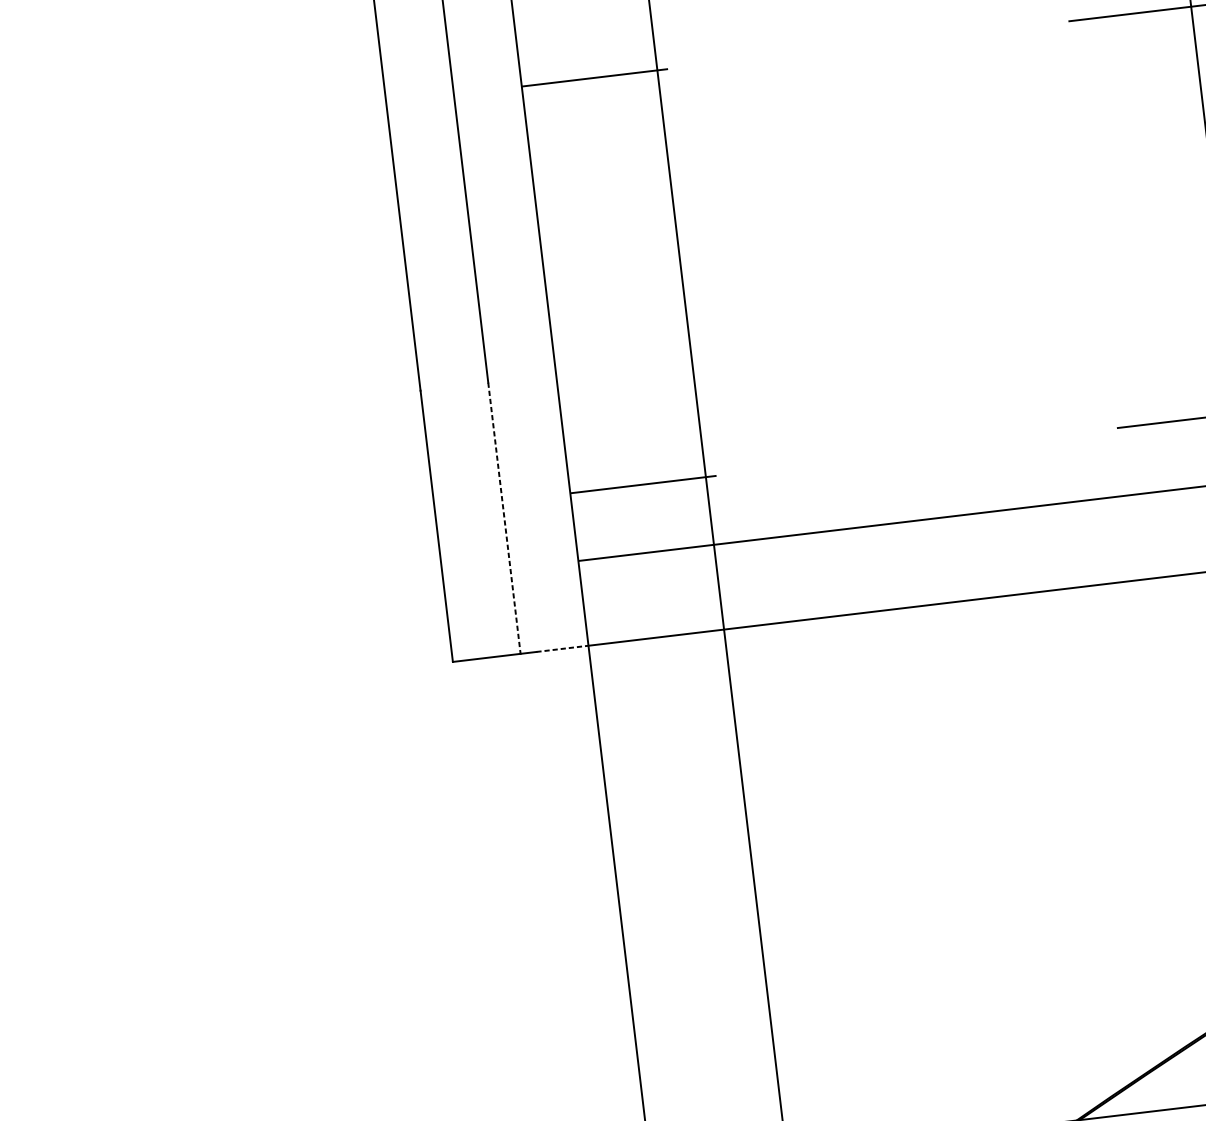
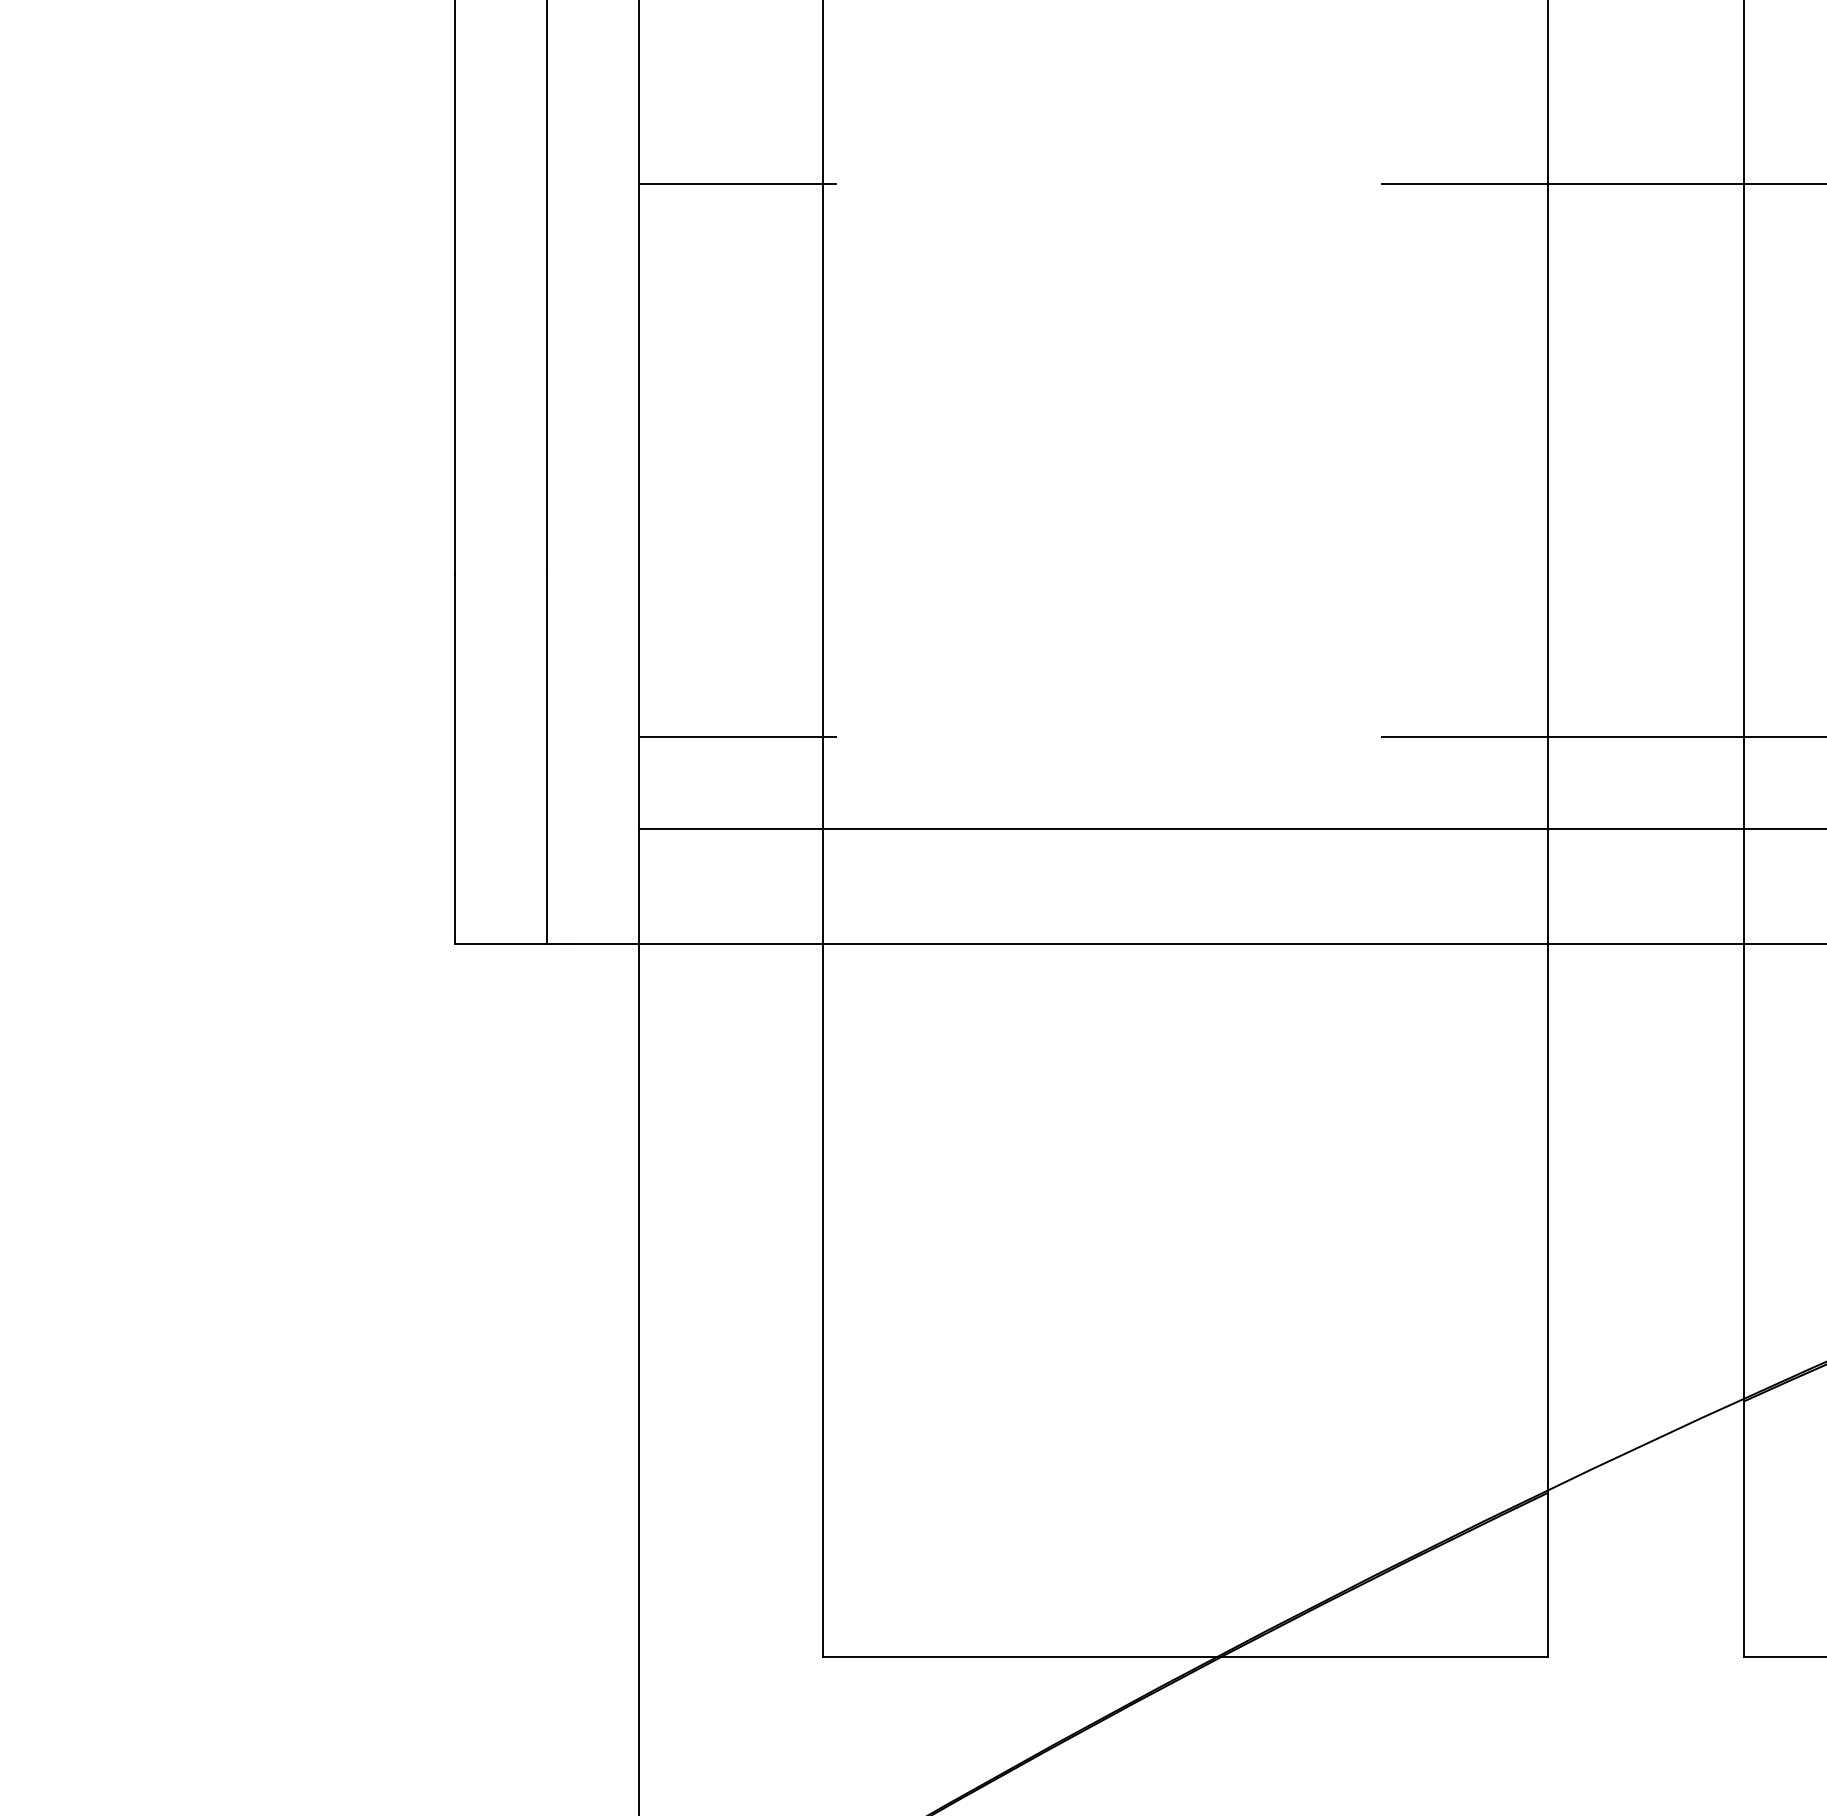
line: (504, 518) -> (546, 760), dashed -> solid
line: (562, 648) -> (603, 943), dashed -> solid

